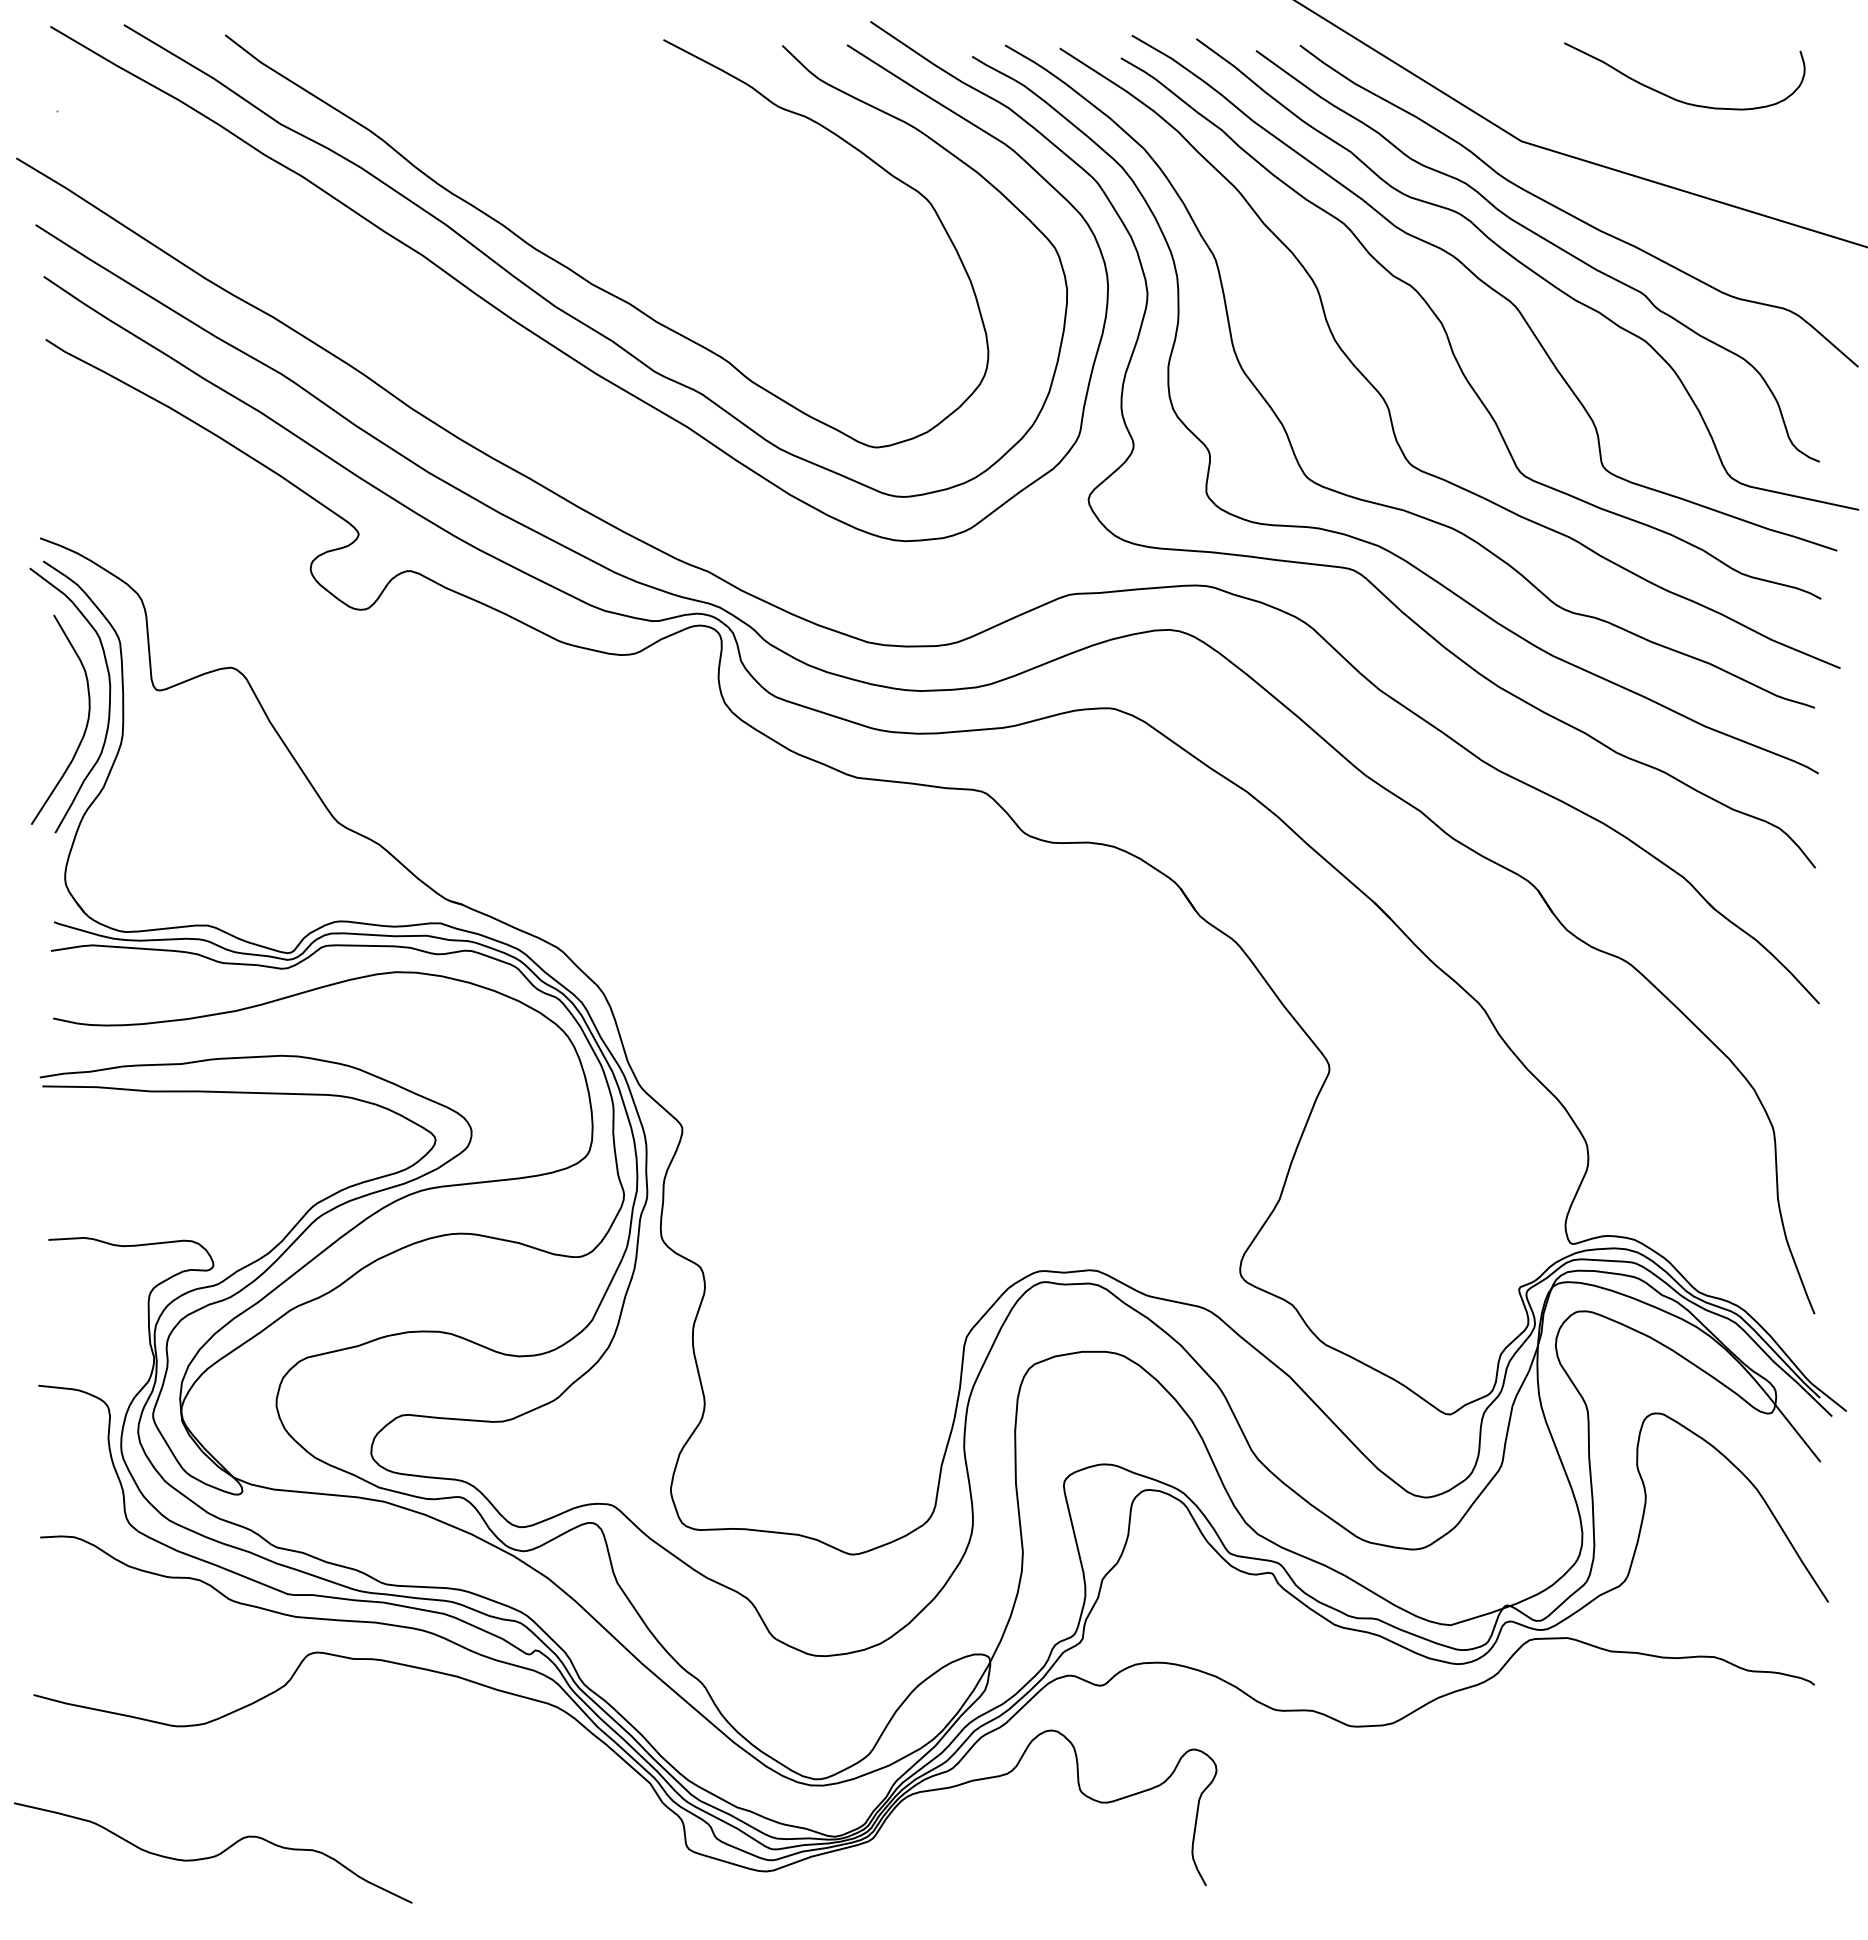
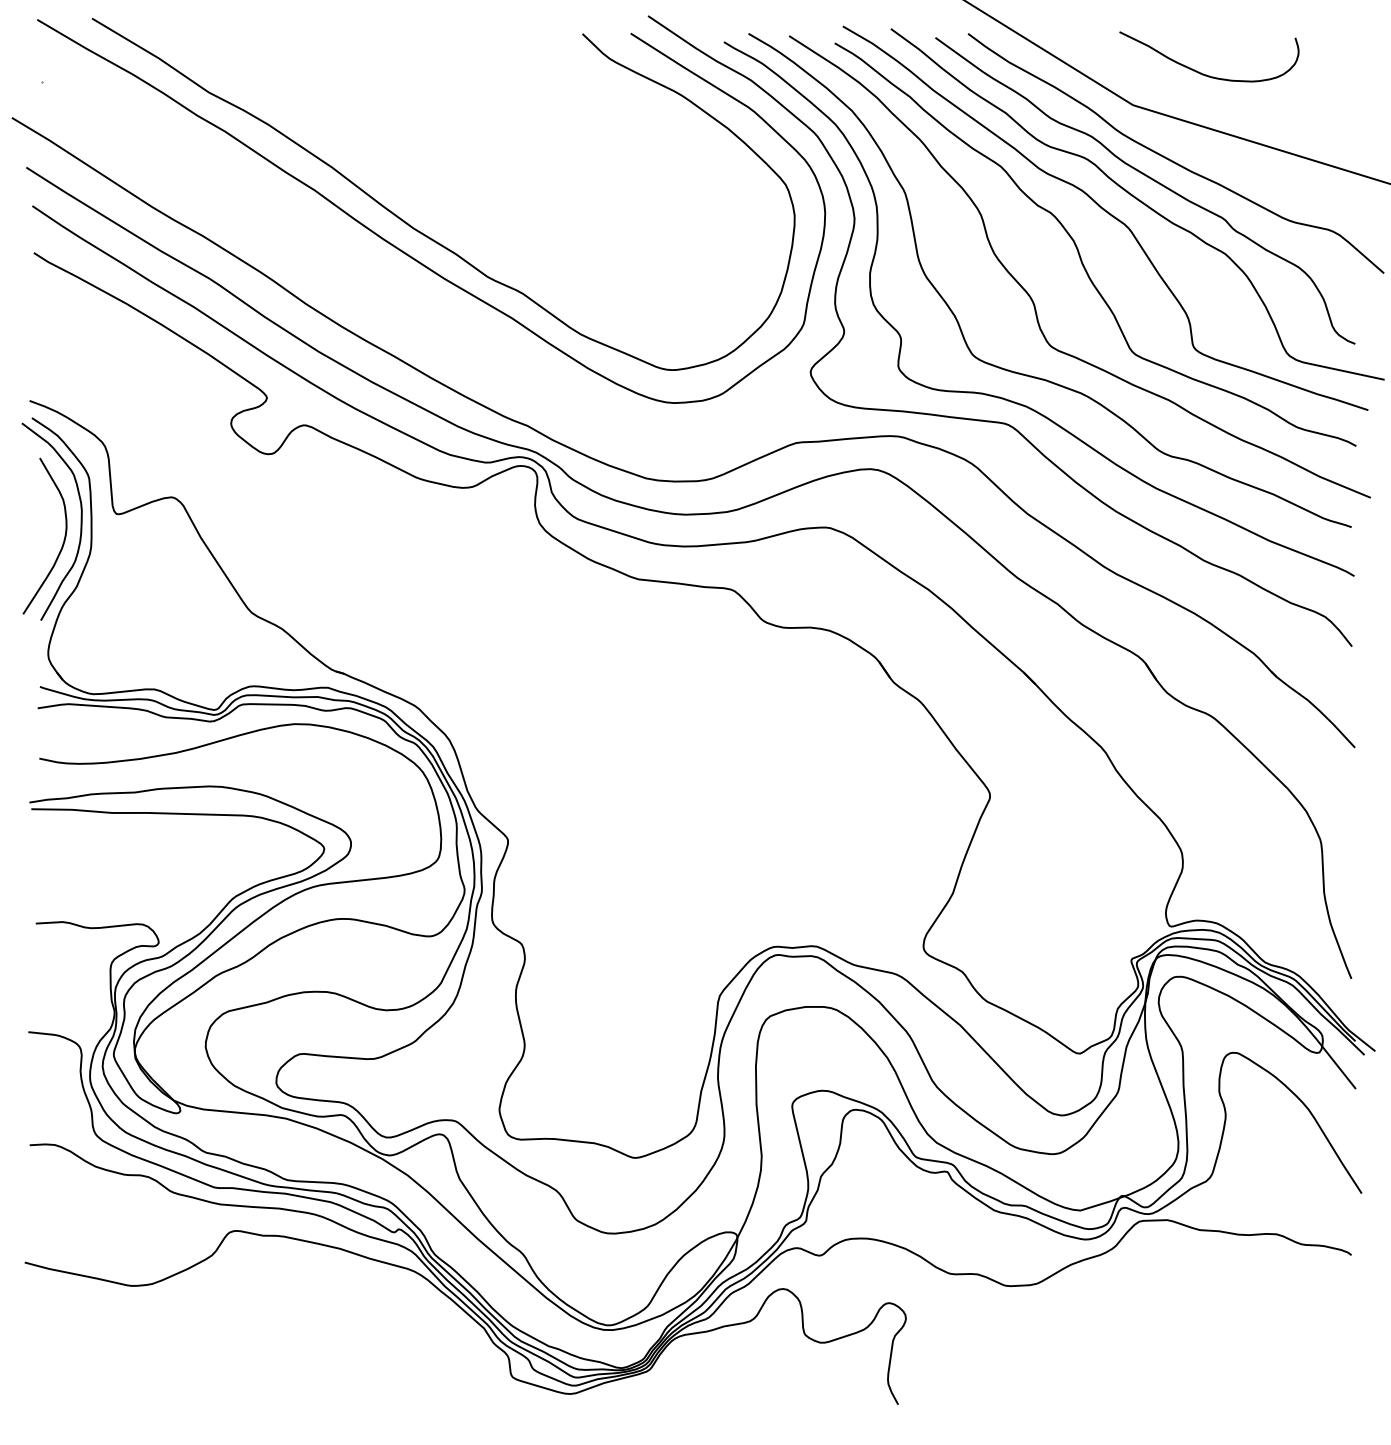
curve: (1673, 97) -> (1200, 72), moved
curve: (582, 276) -> (433, 205), removed
curve: (213, 1855) -> (158, 1382), removed

